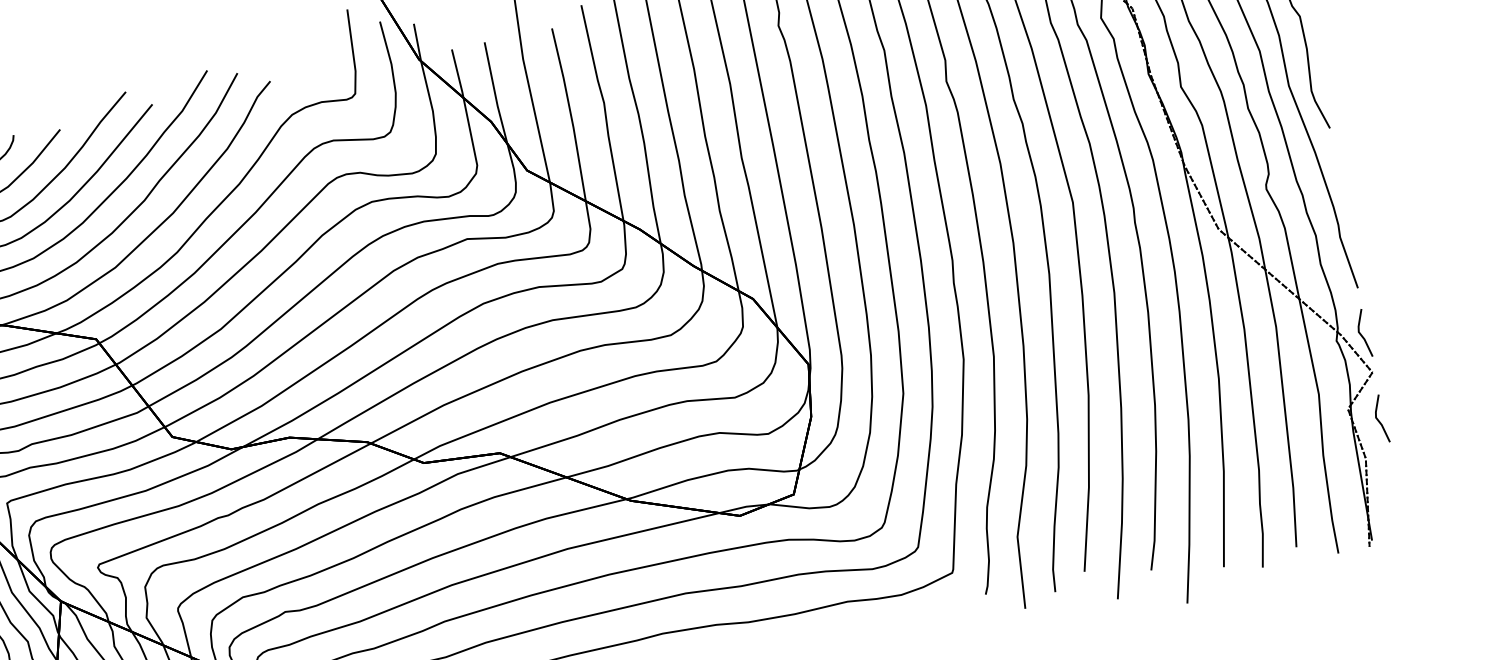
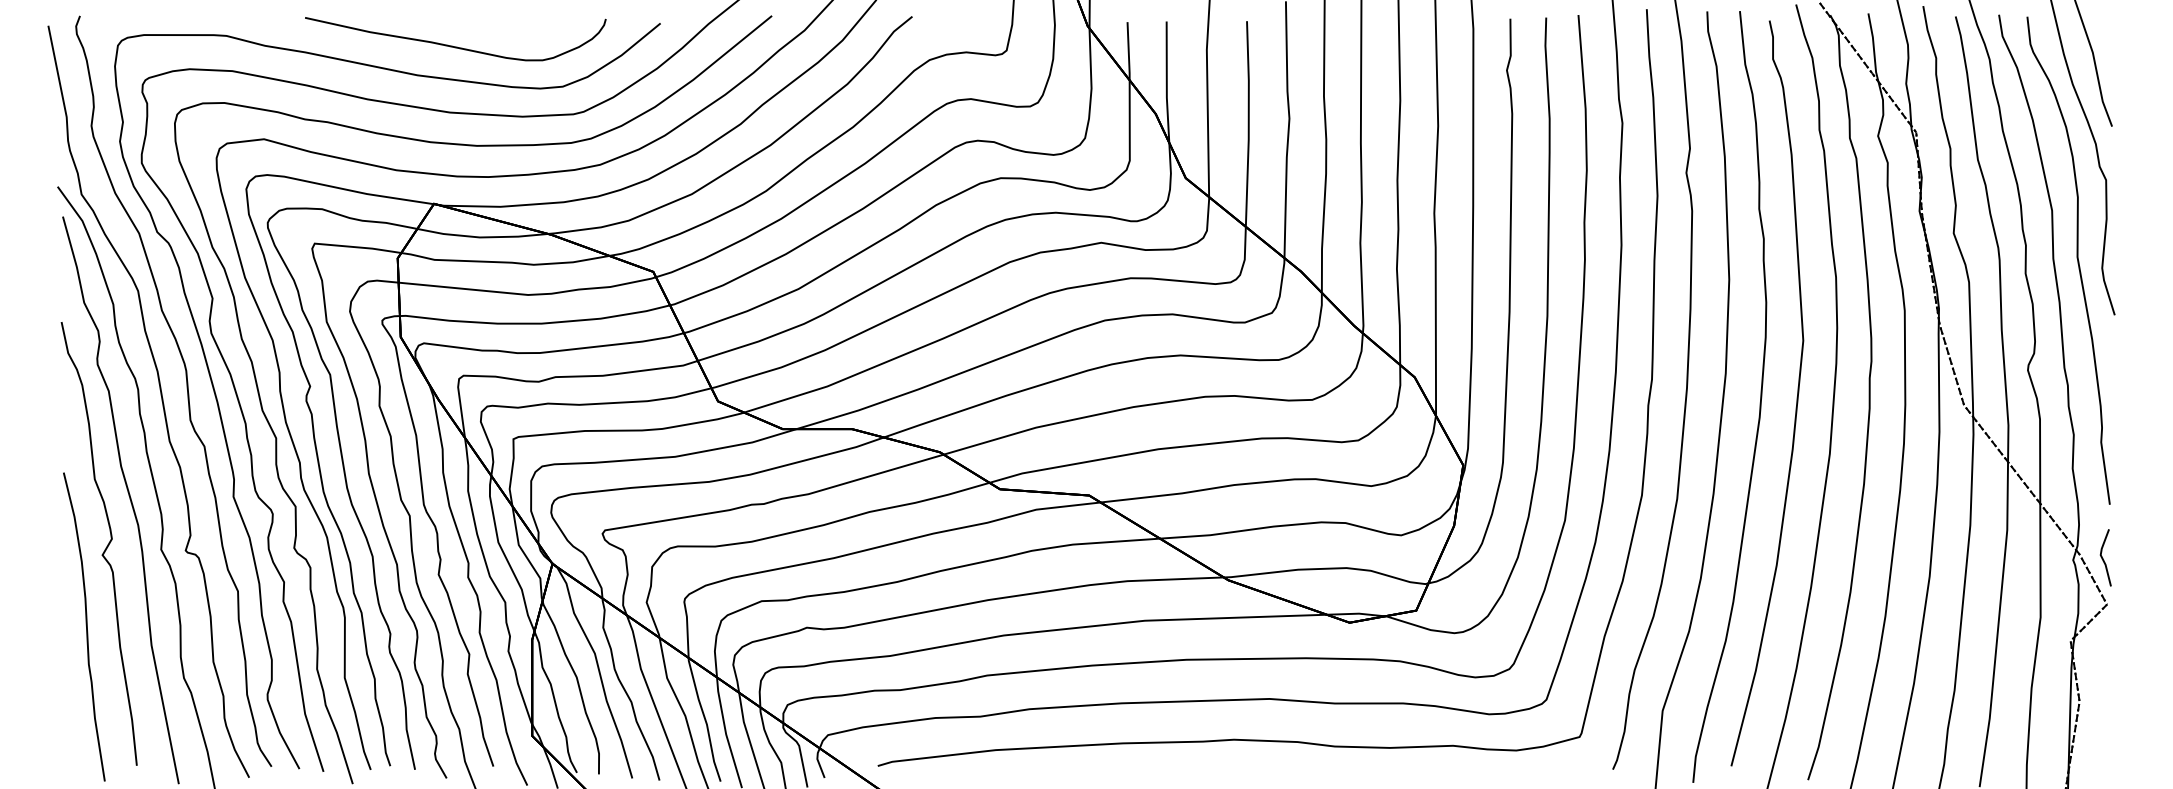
line: (1378, 420) -> (2103, 660), removed

